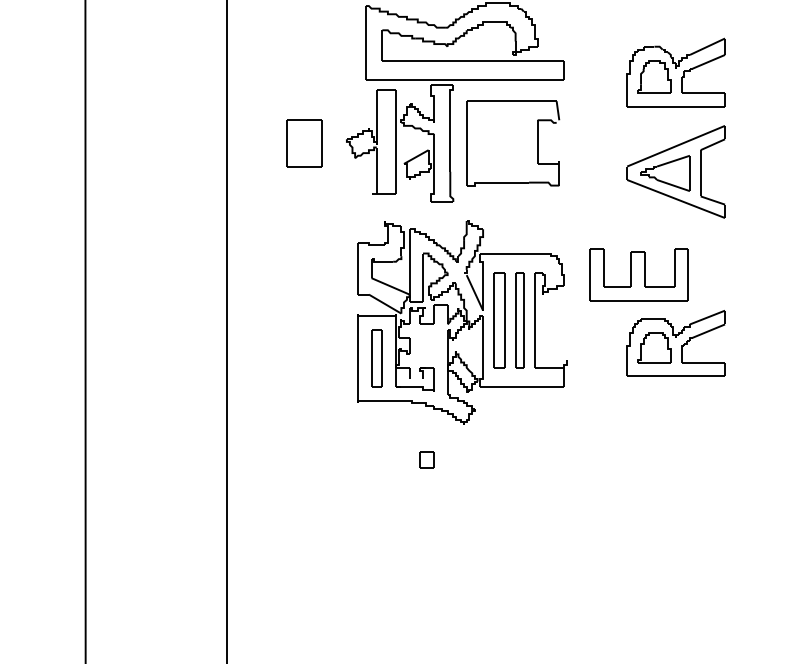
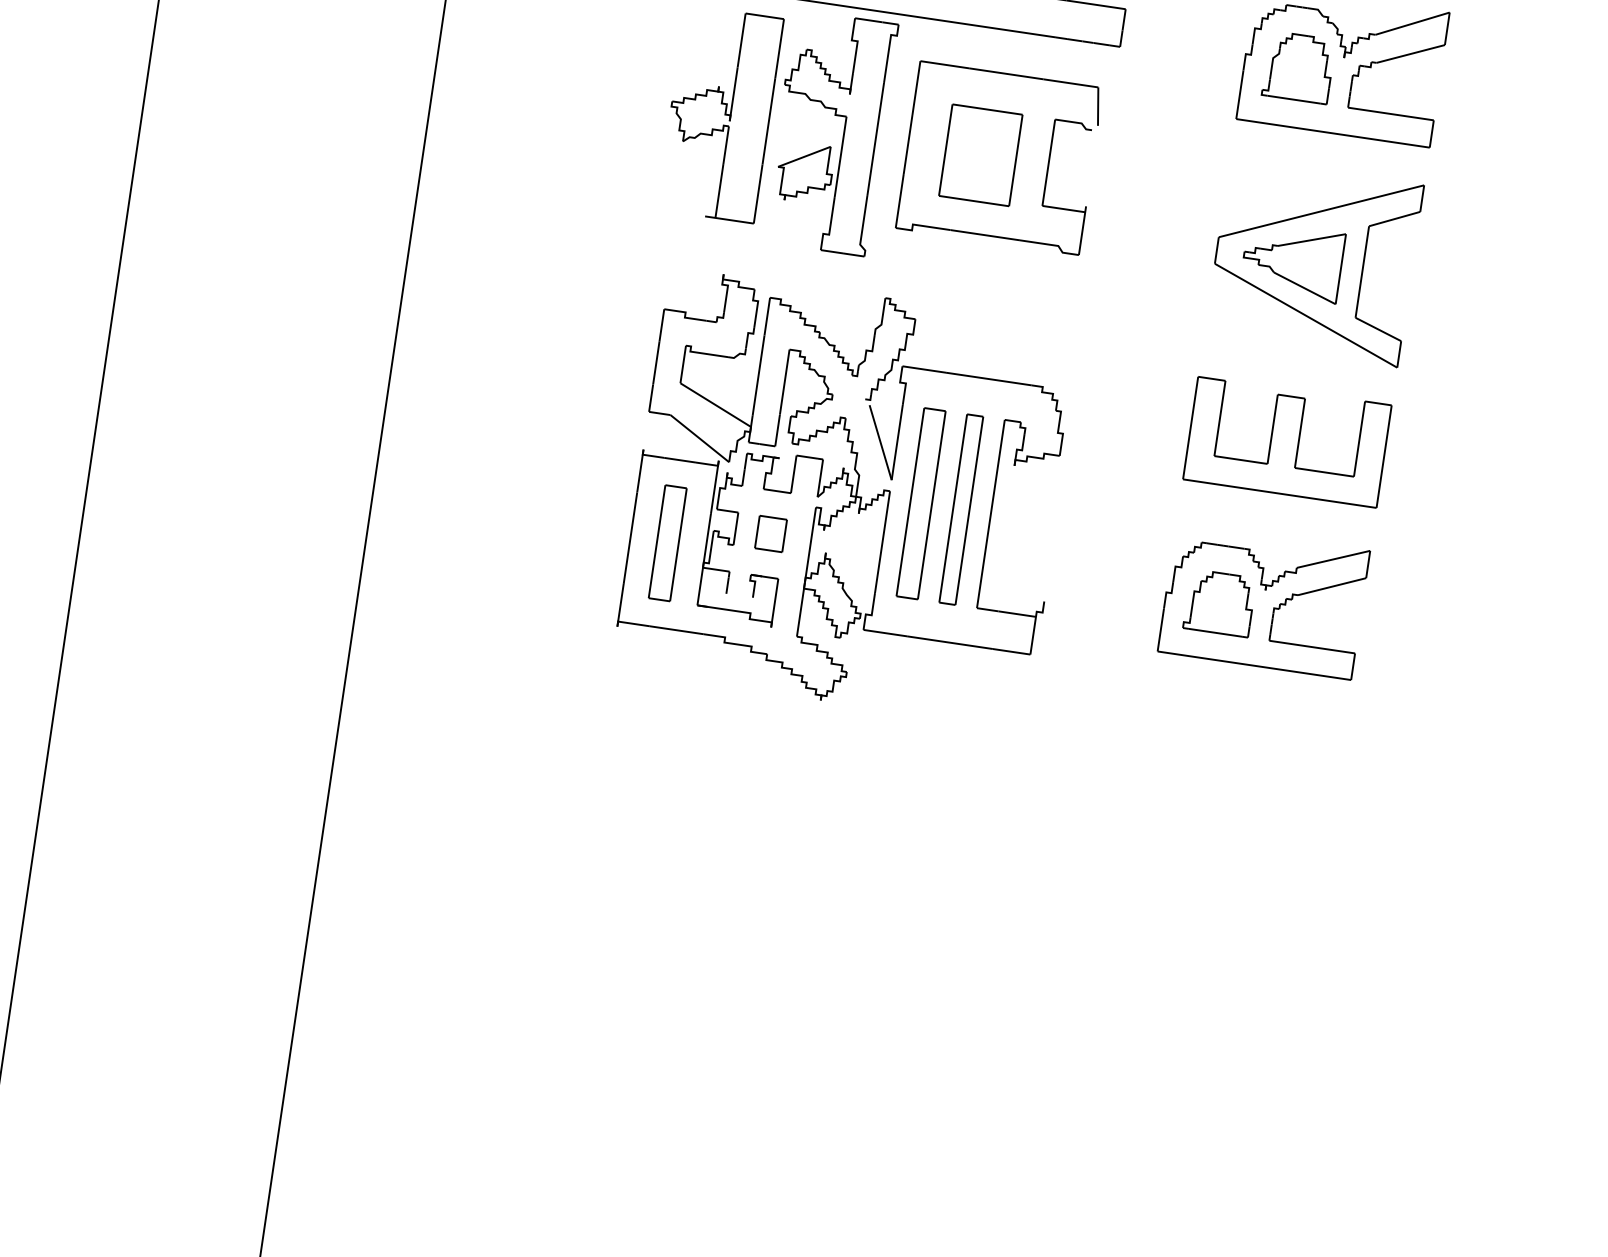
part: (304, 143) -> (980, 155), moved
part: (638, 274) -> (1286, 441), moved
part: (426, 459) -> (769, 532), moved

